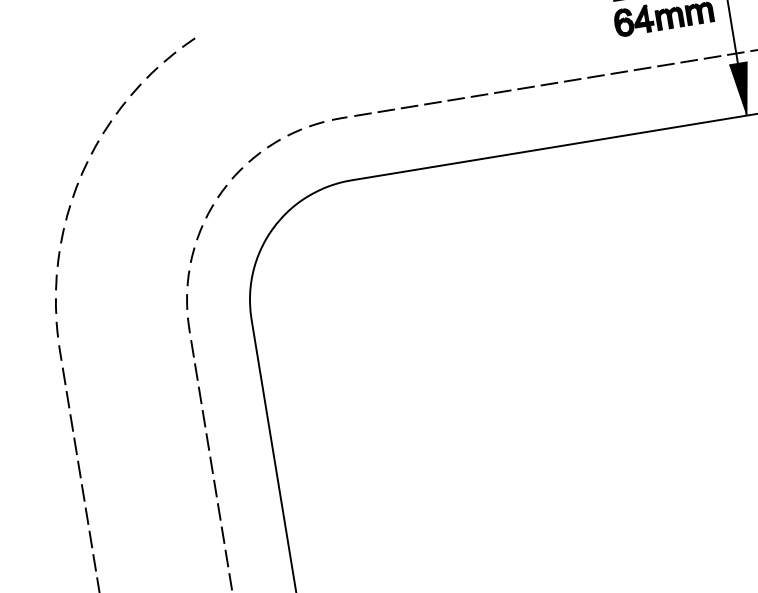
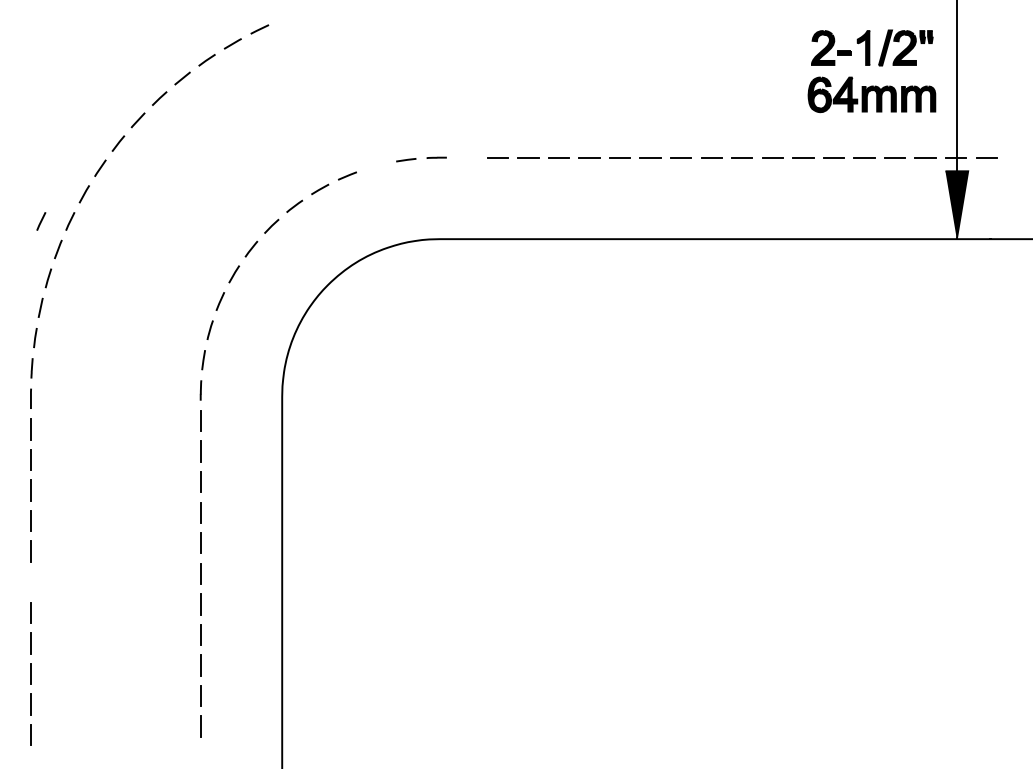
line: (363, 114) -> (467, 157), removed
line: (294, 131) -> (376, 165), removed
line: (46, 216) -> (41, 221), added
line: (82, 492) -> (30, 581), removed

